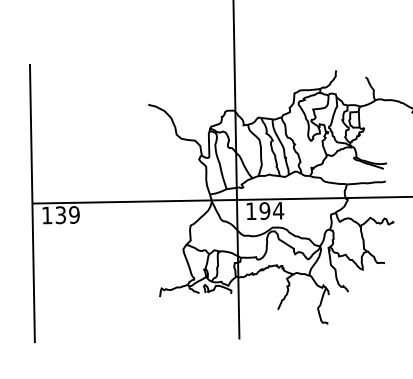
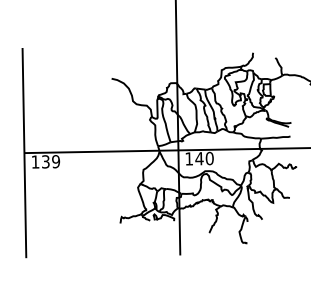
text: (271, 210) -> (204, 158), 194 -> 140

